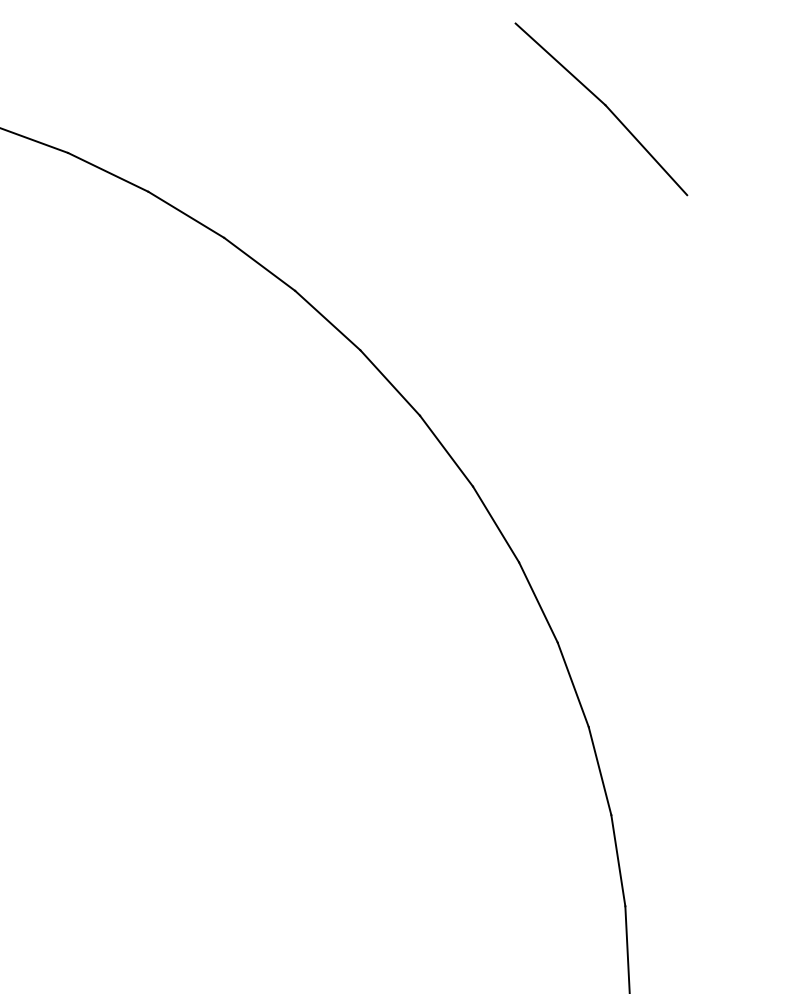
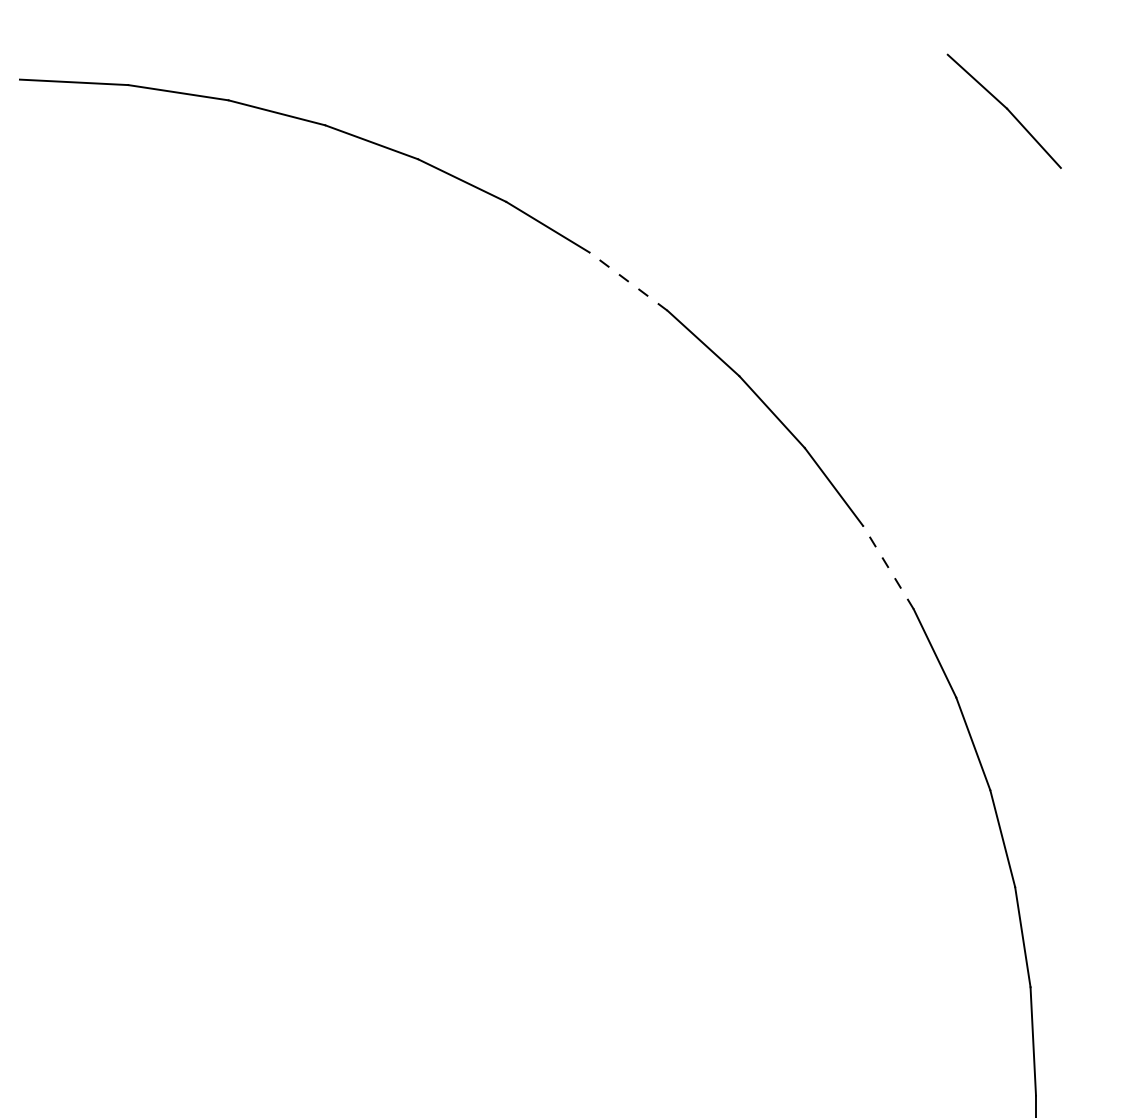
part: (601, 109) -> (1004, 111), size x0.6
line: (259, 264) -> (628, 281), solid -> dashed
line: (496, 524) -> (888, 567), solid -> dashed

